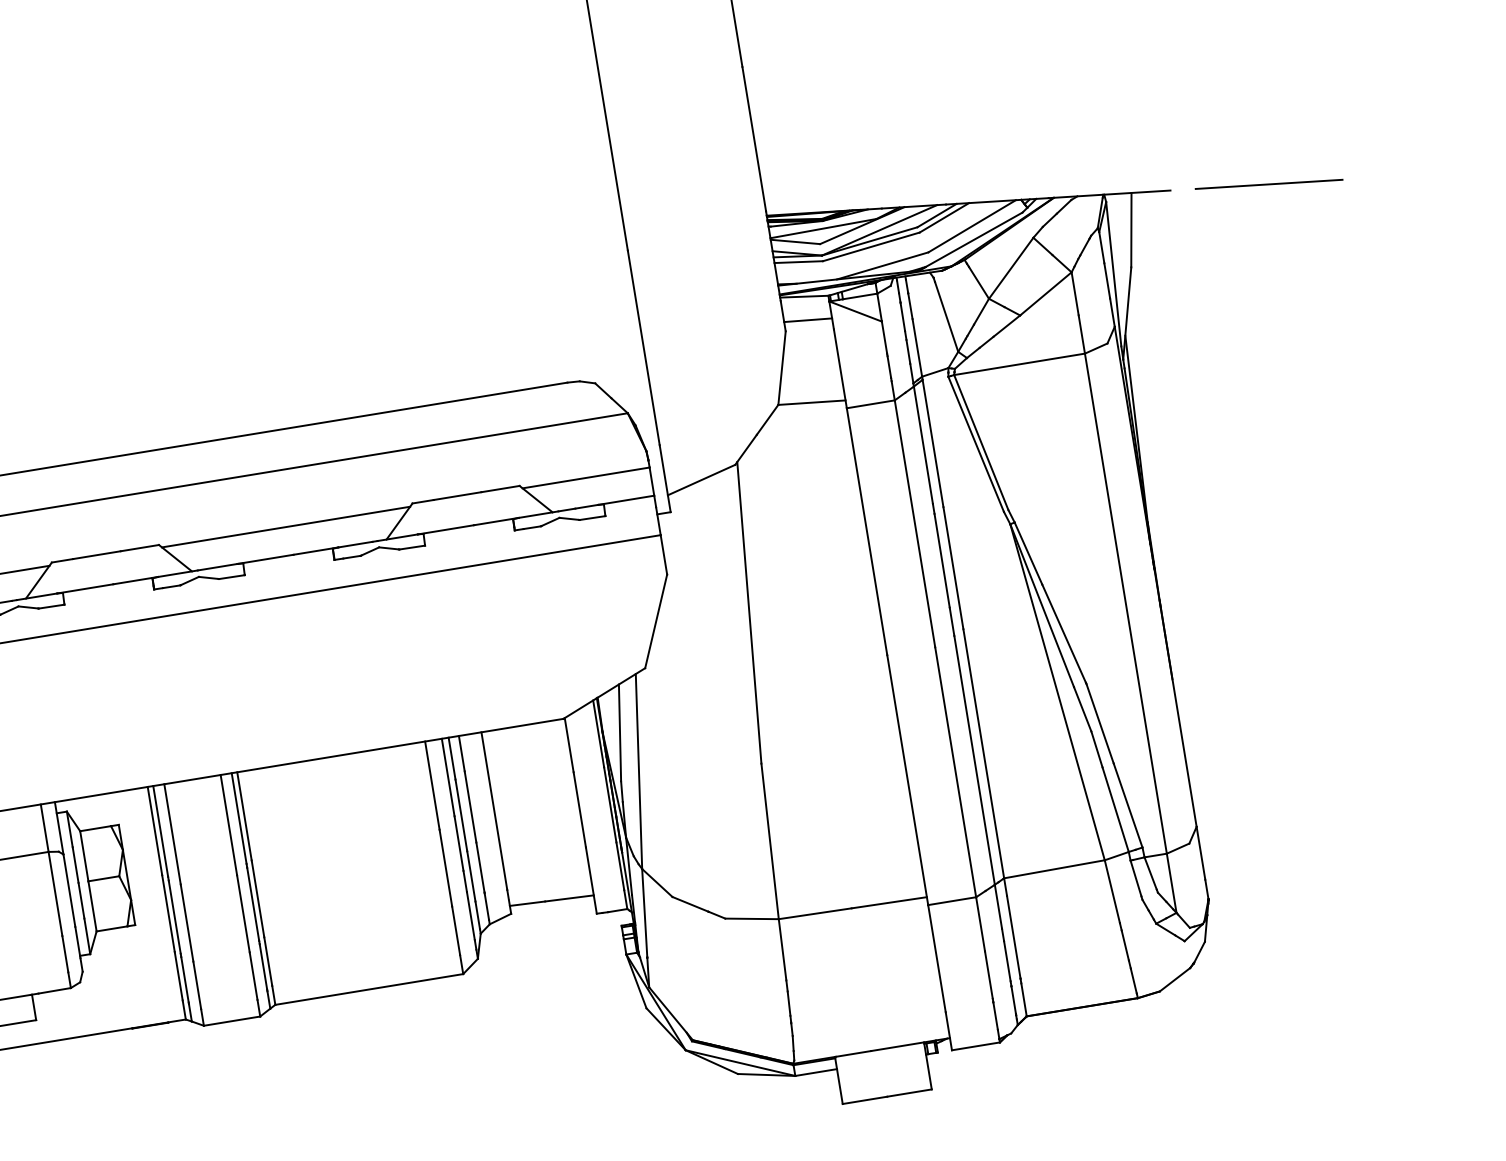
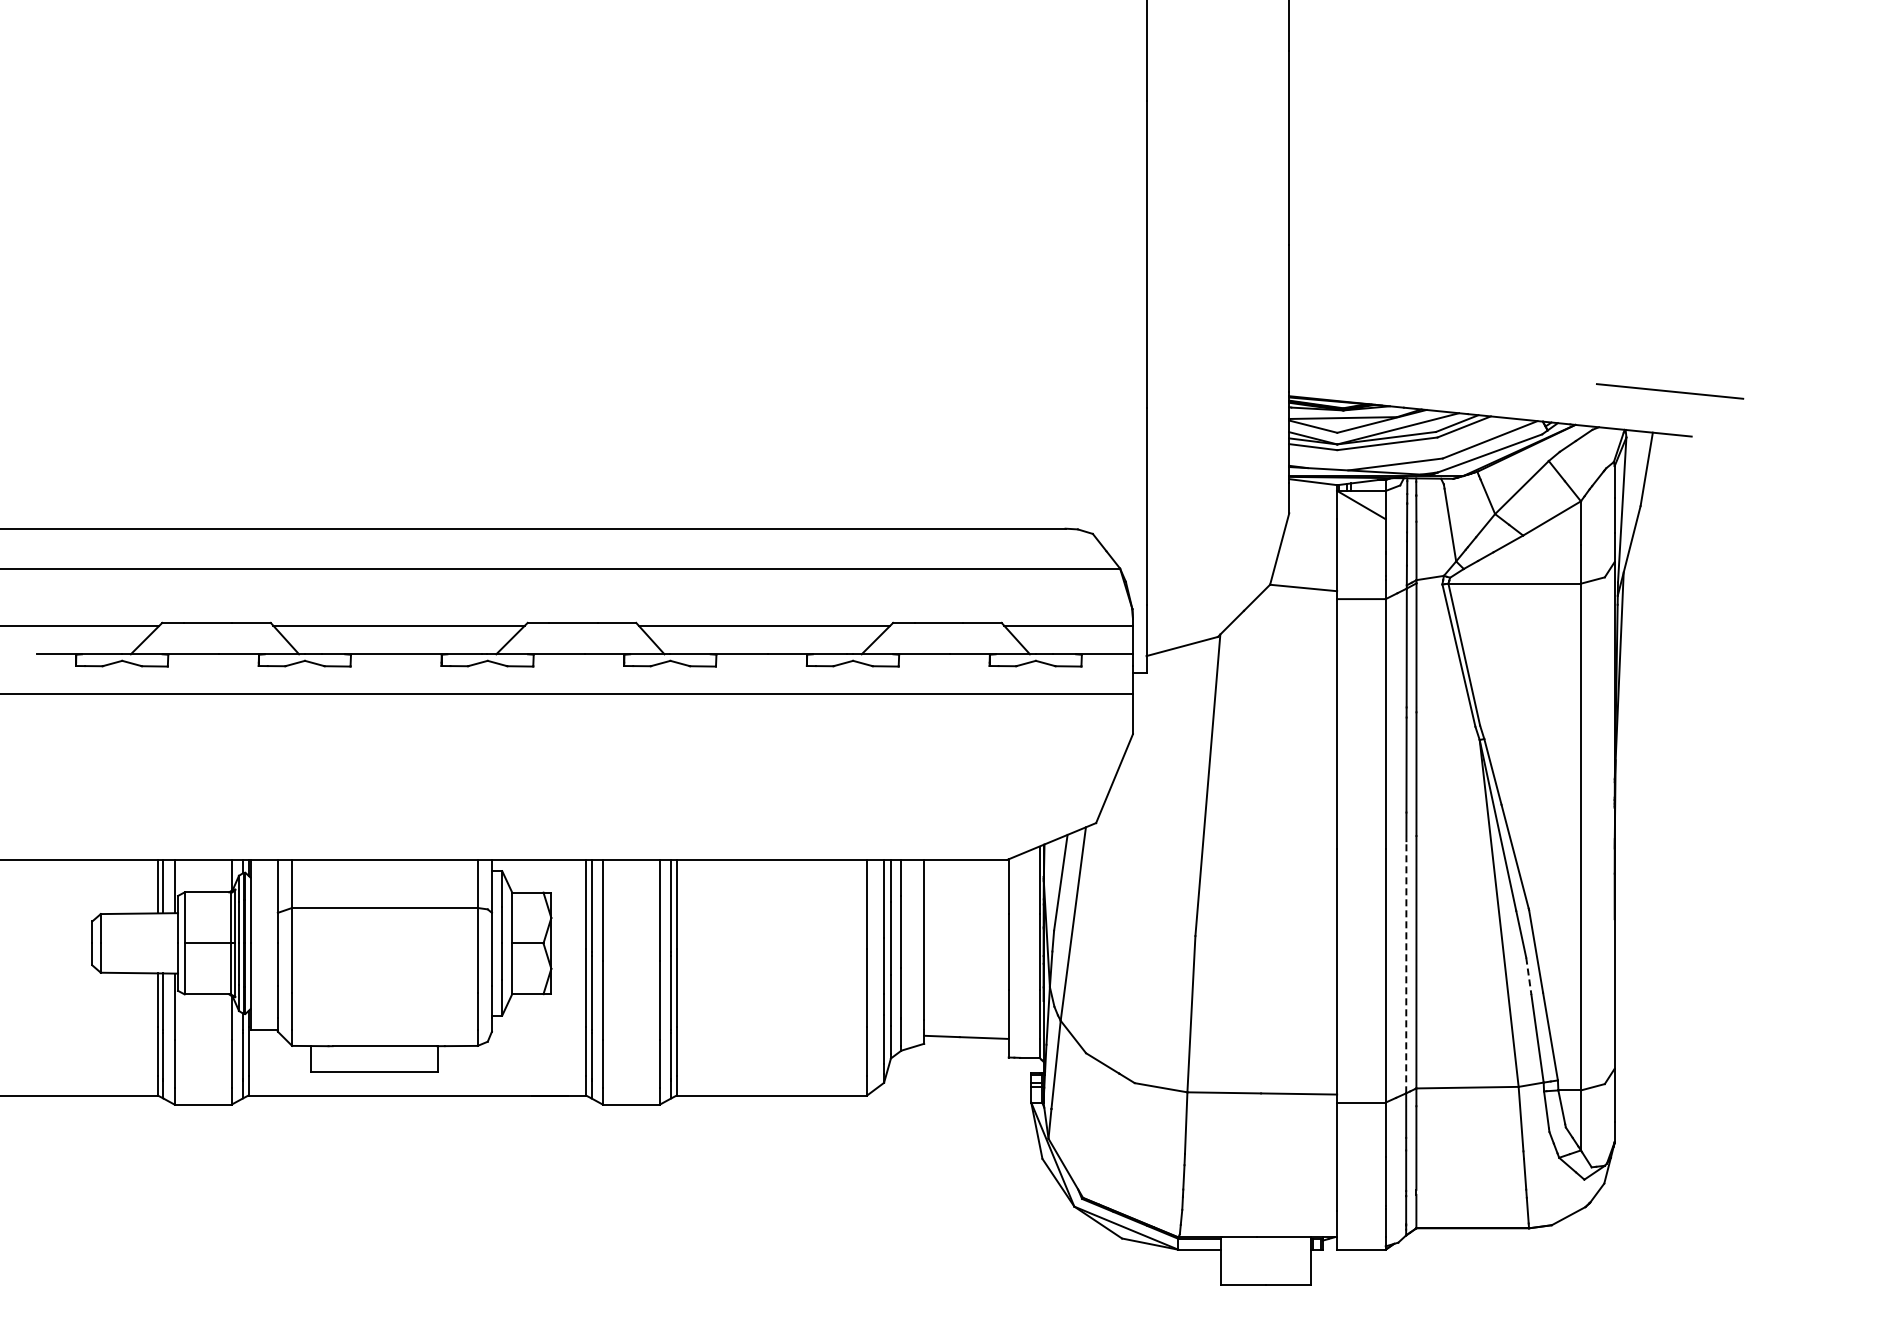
line: (1269, 184) -> (1670, 391), moved
line: (808, 319) -> (1313, 505), removed
line: (1096, 749) -> (1528, 976), solid -> dashed
line: (974, 759) -> (1406, 966), solid -> dashed

